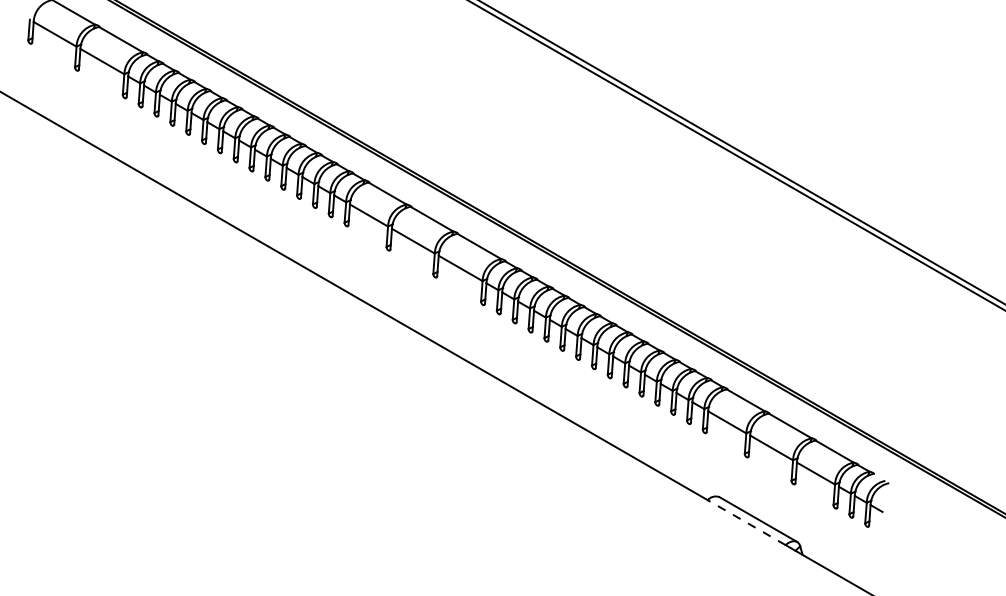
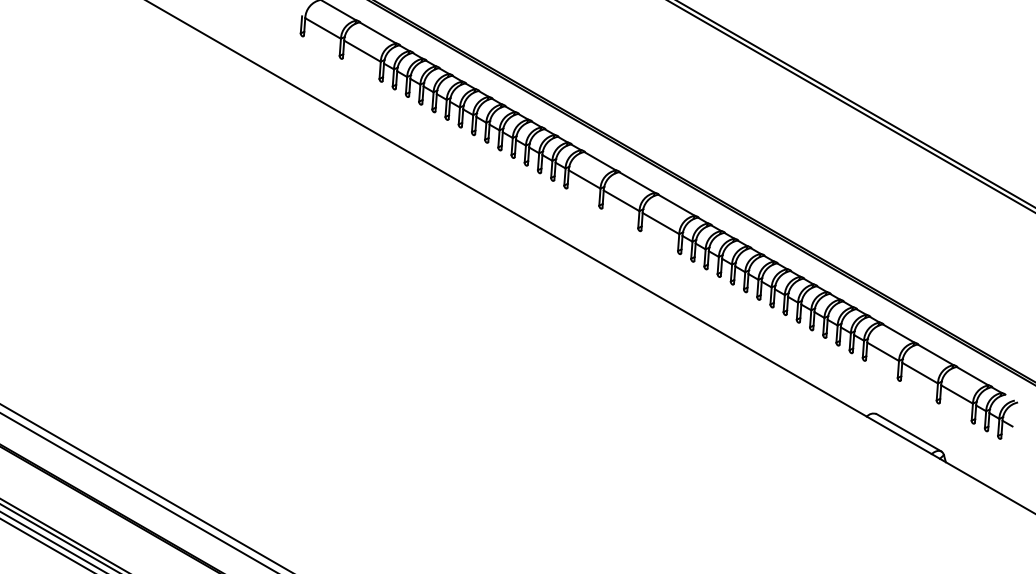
line: (745, 522) -> (898, 435), dashed -> solid

